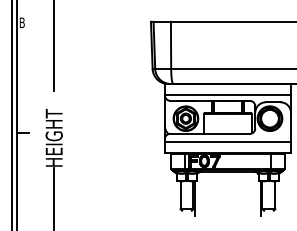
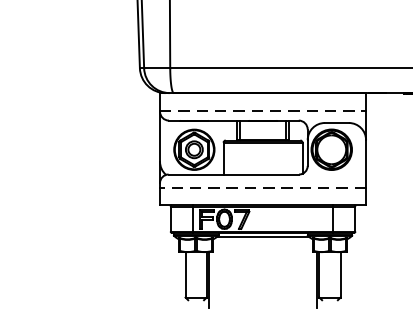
line: (228, 94) -> (263, 110), solid -> dashed
line: (227, 141) -> (262, 187), solid -> dashed

